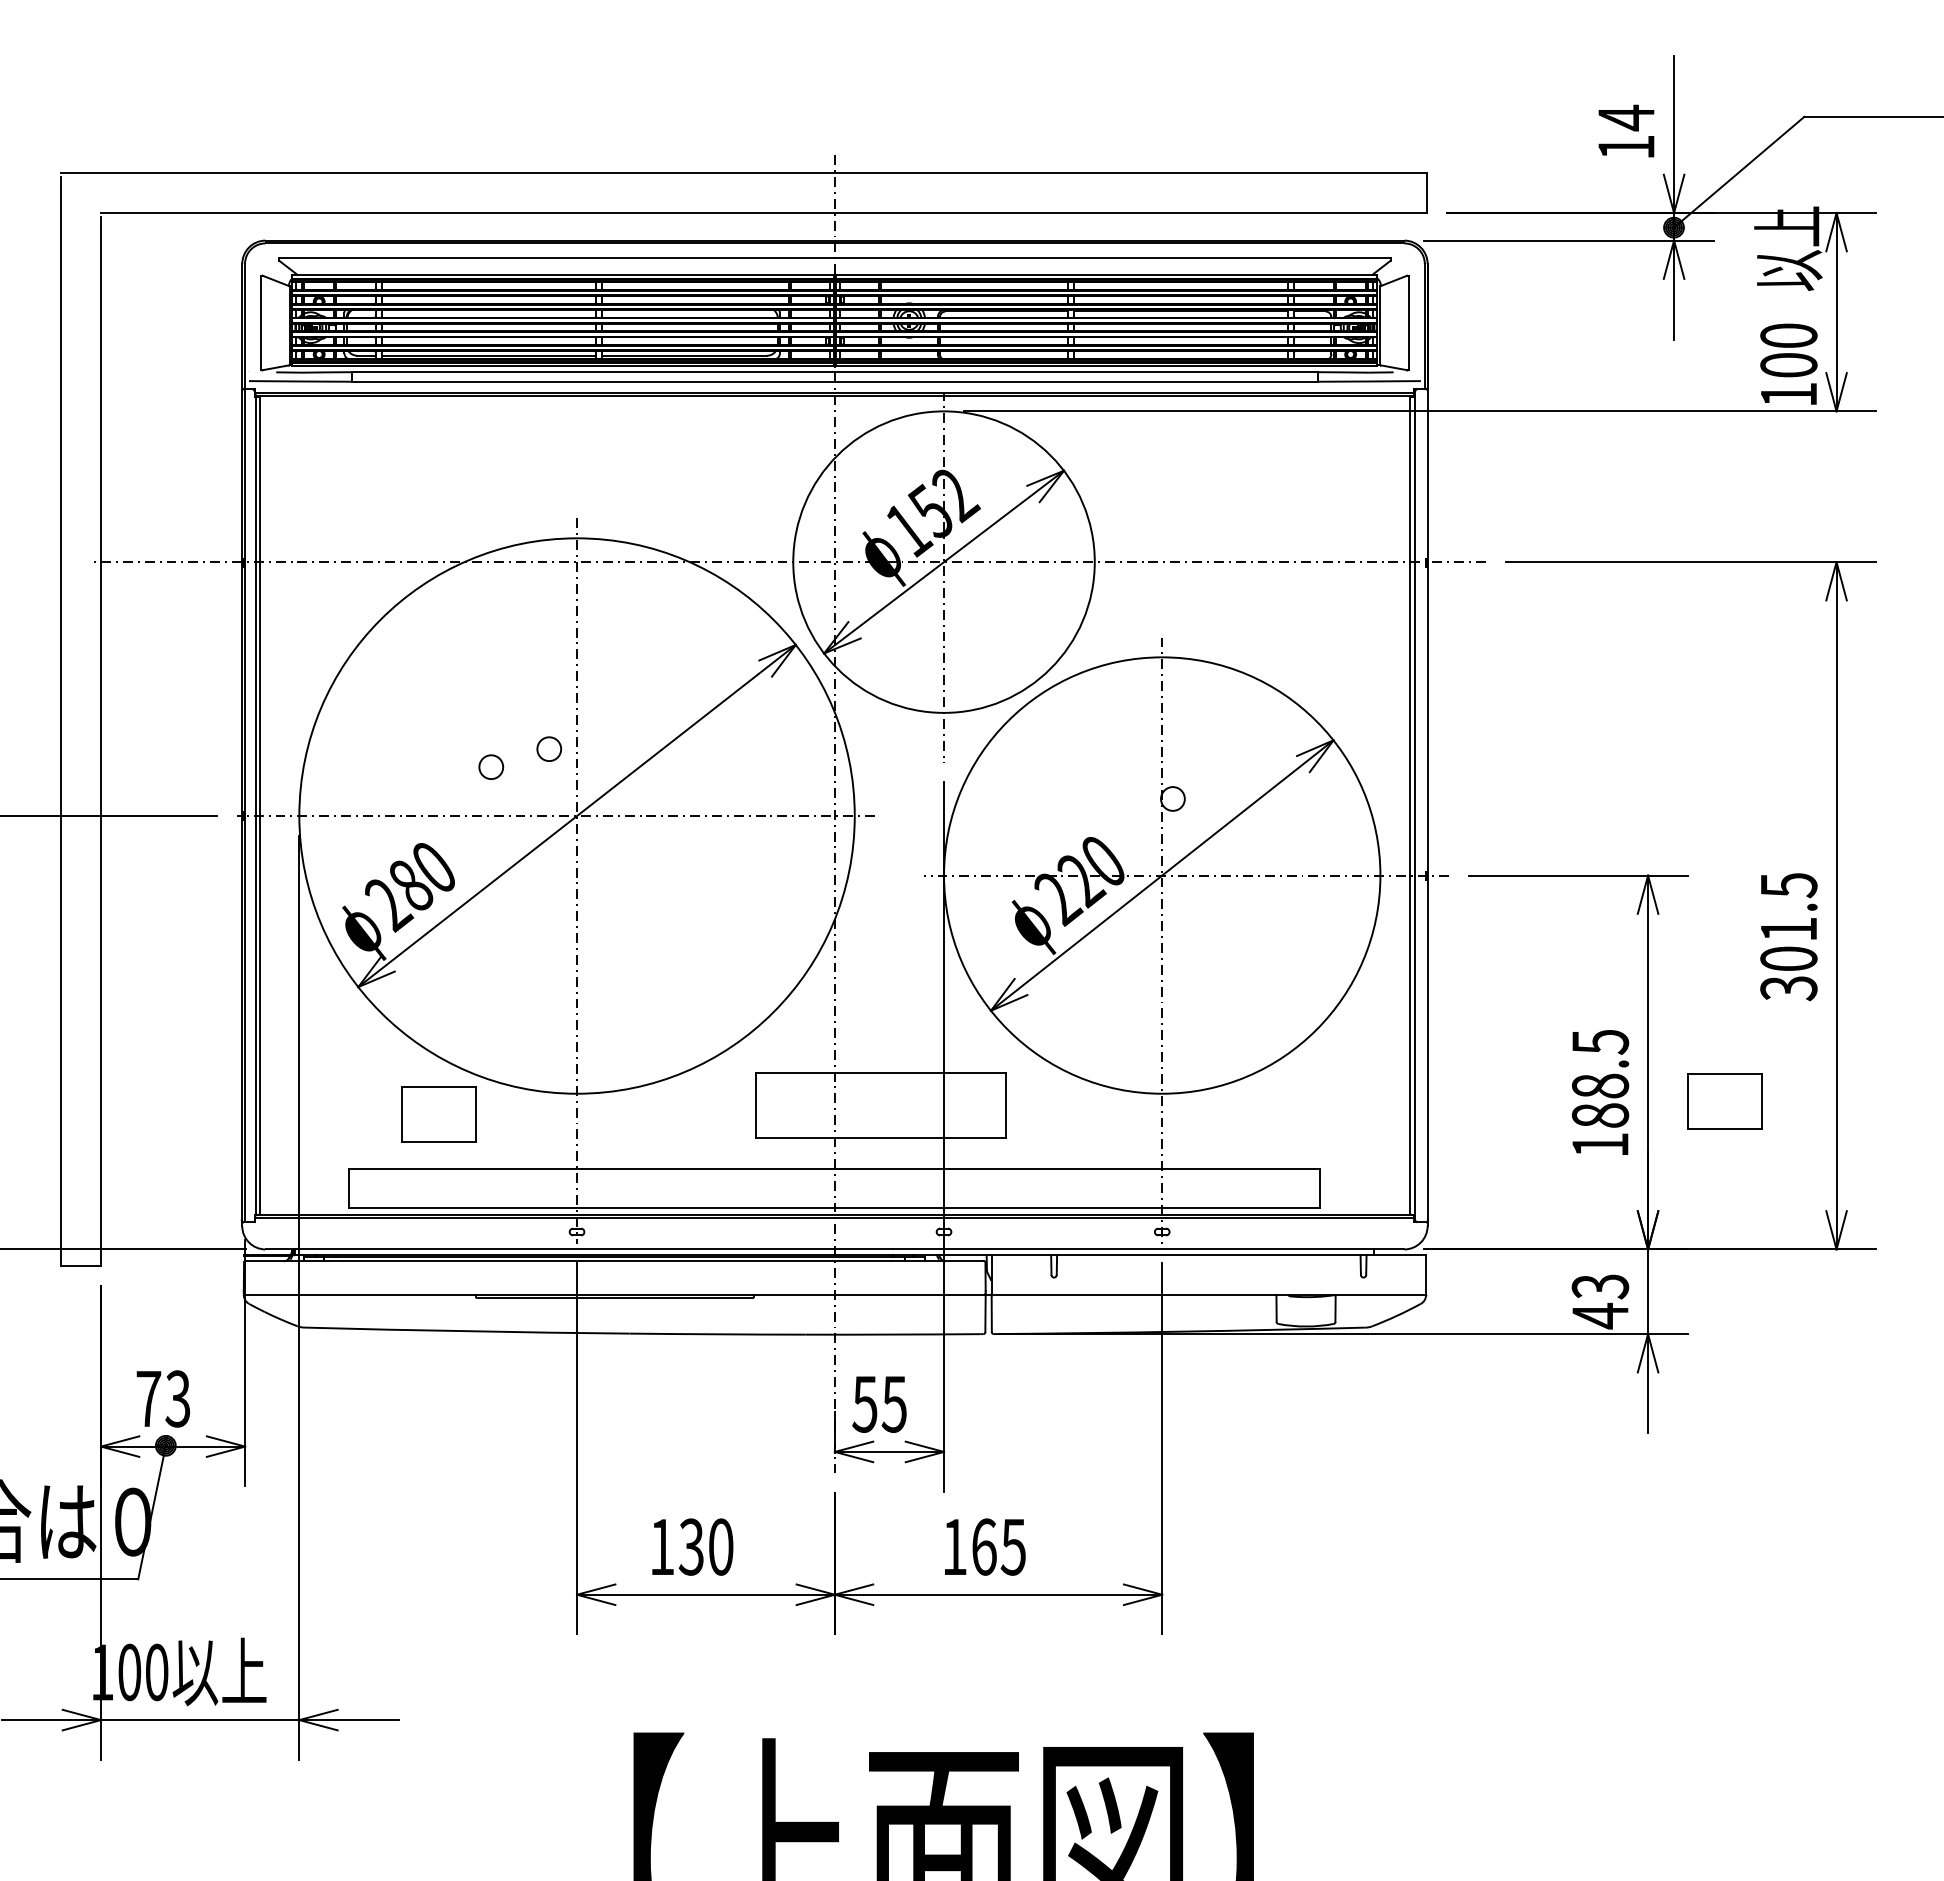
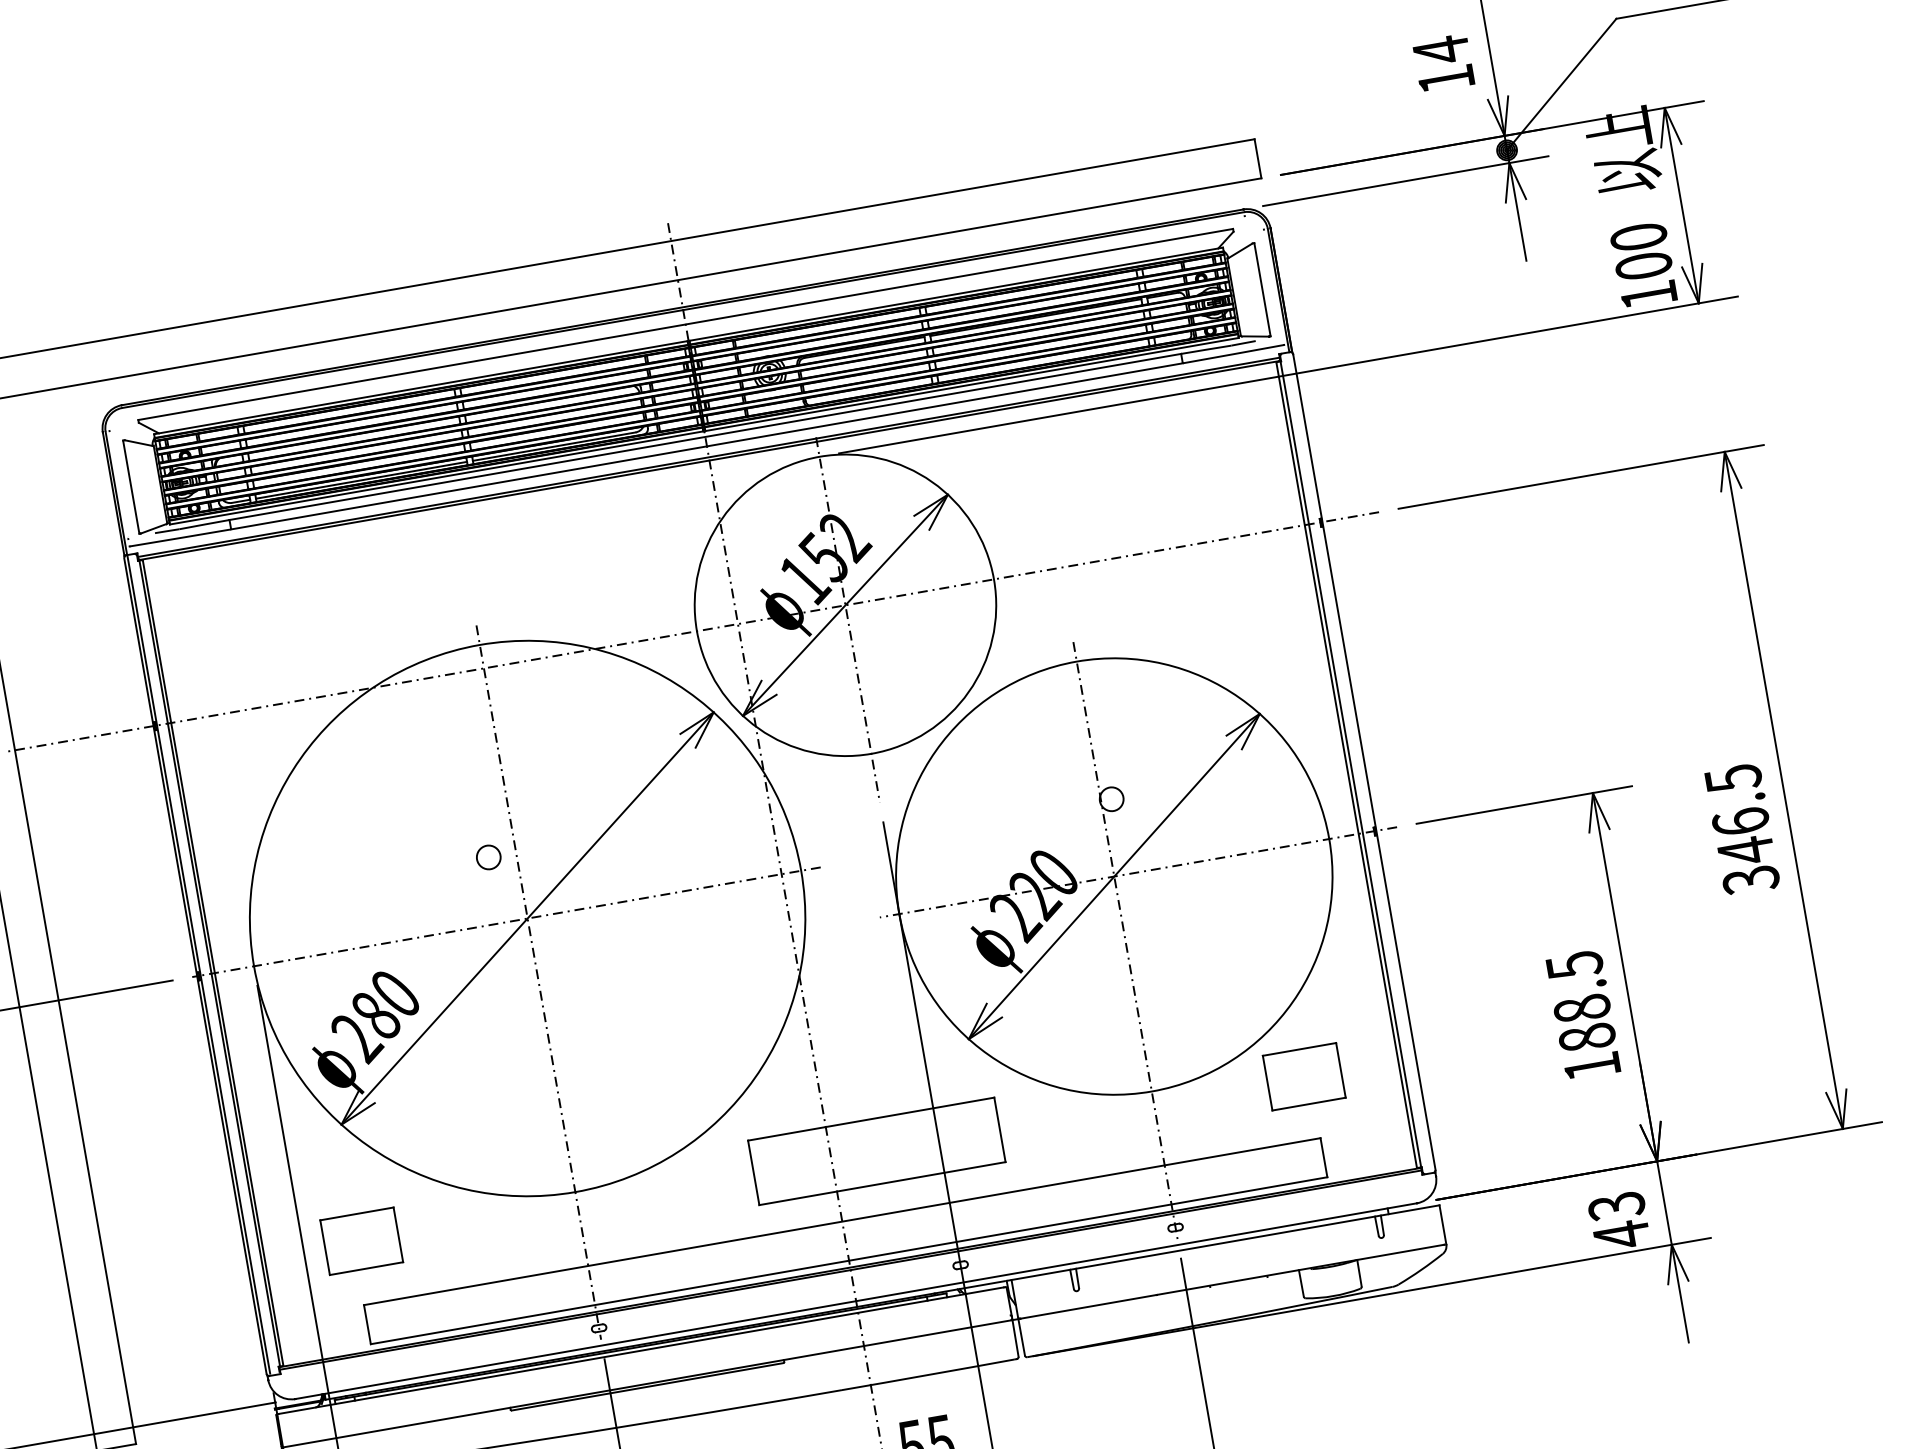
circle: (491, 766) -> (434, 884), removed
text: (1788, 944) -> (1743, 836), 301.5 -> 346.5
part: (1724, 1101) -> (1303, 1076), moved
part: (438, 1114) -> (361, 1241), moved

